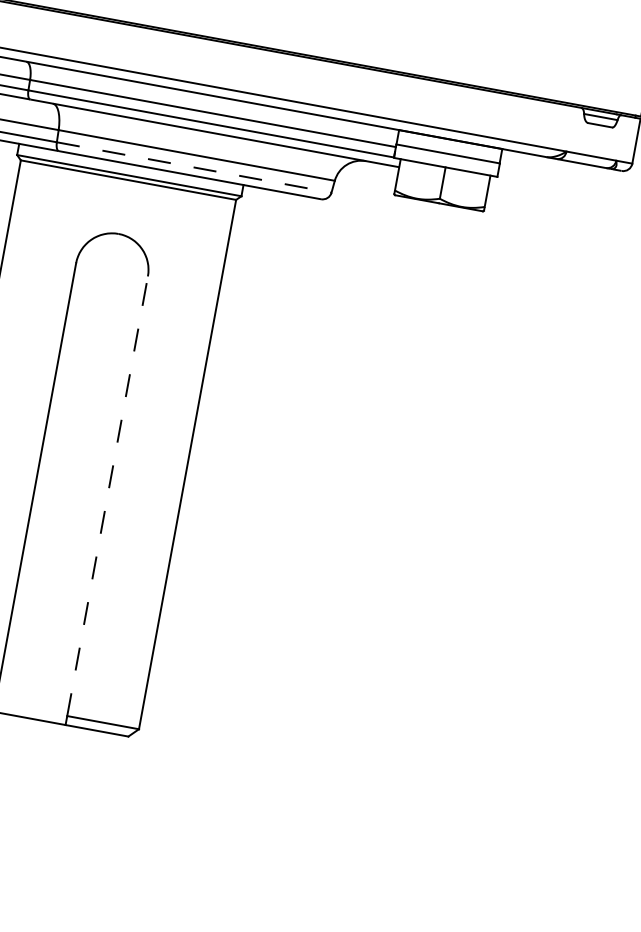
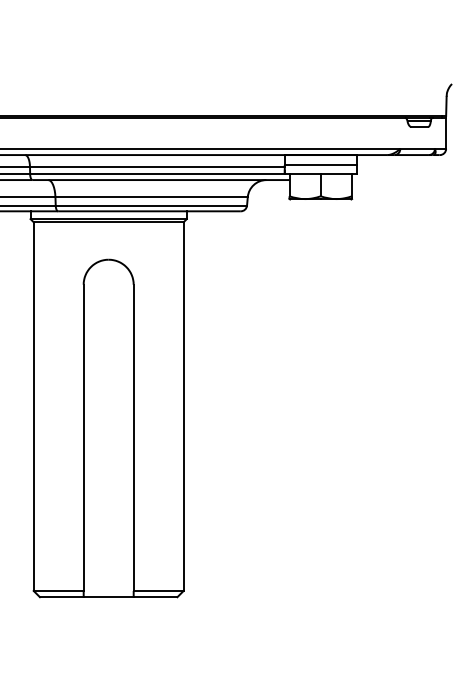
line: (194, 167) -> (151, 205), dashed -> solid
line: (107, 495) -> (133, 437), dashed -> solid

